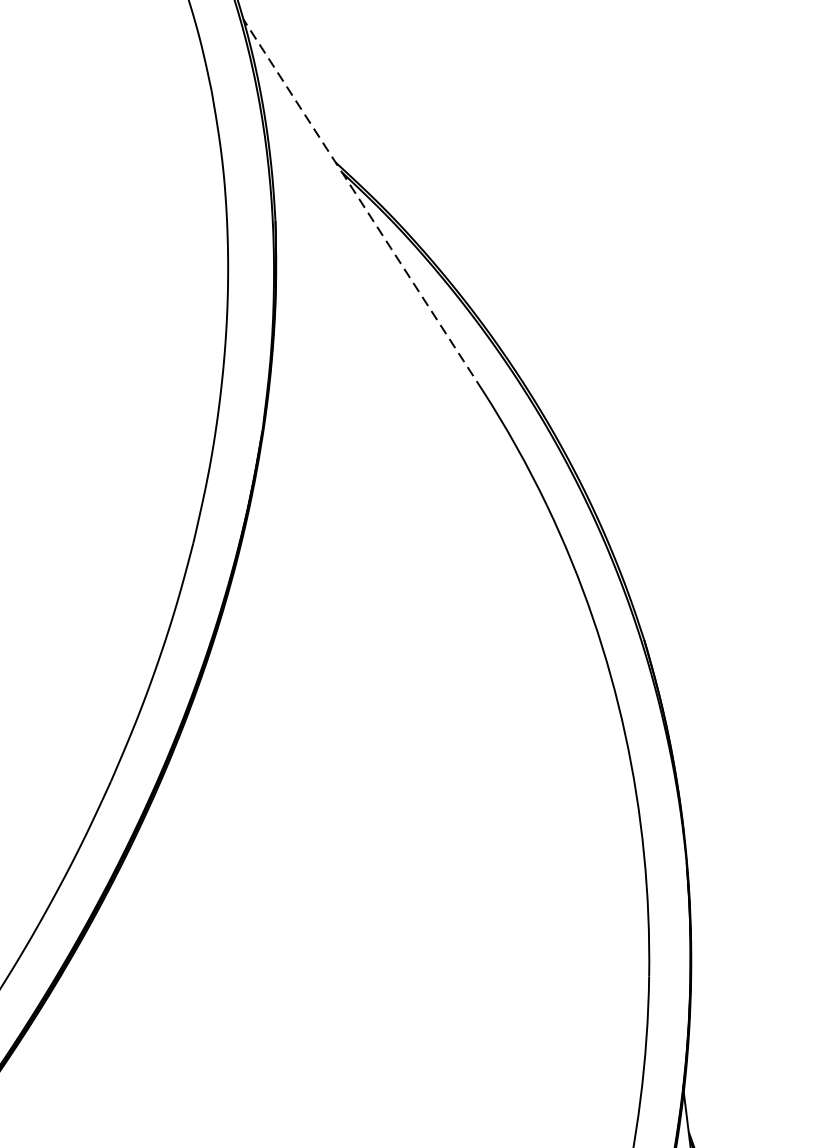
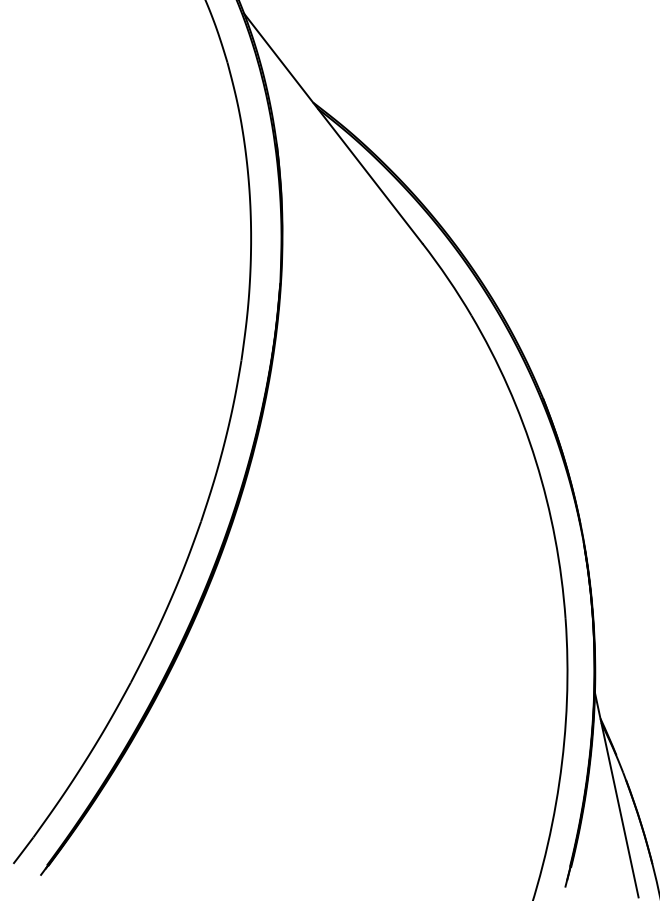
line: (363, 204) -> (333, 128), dashed -> solid

